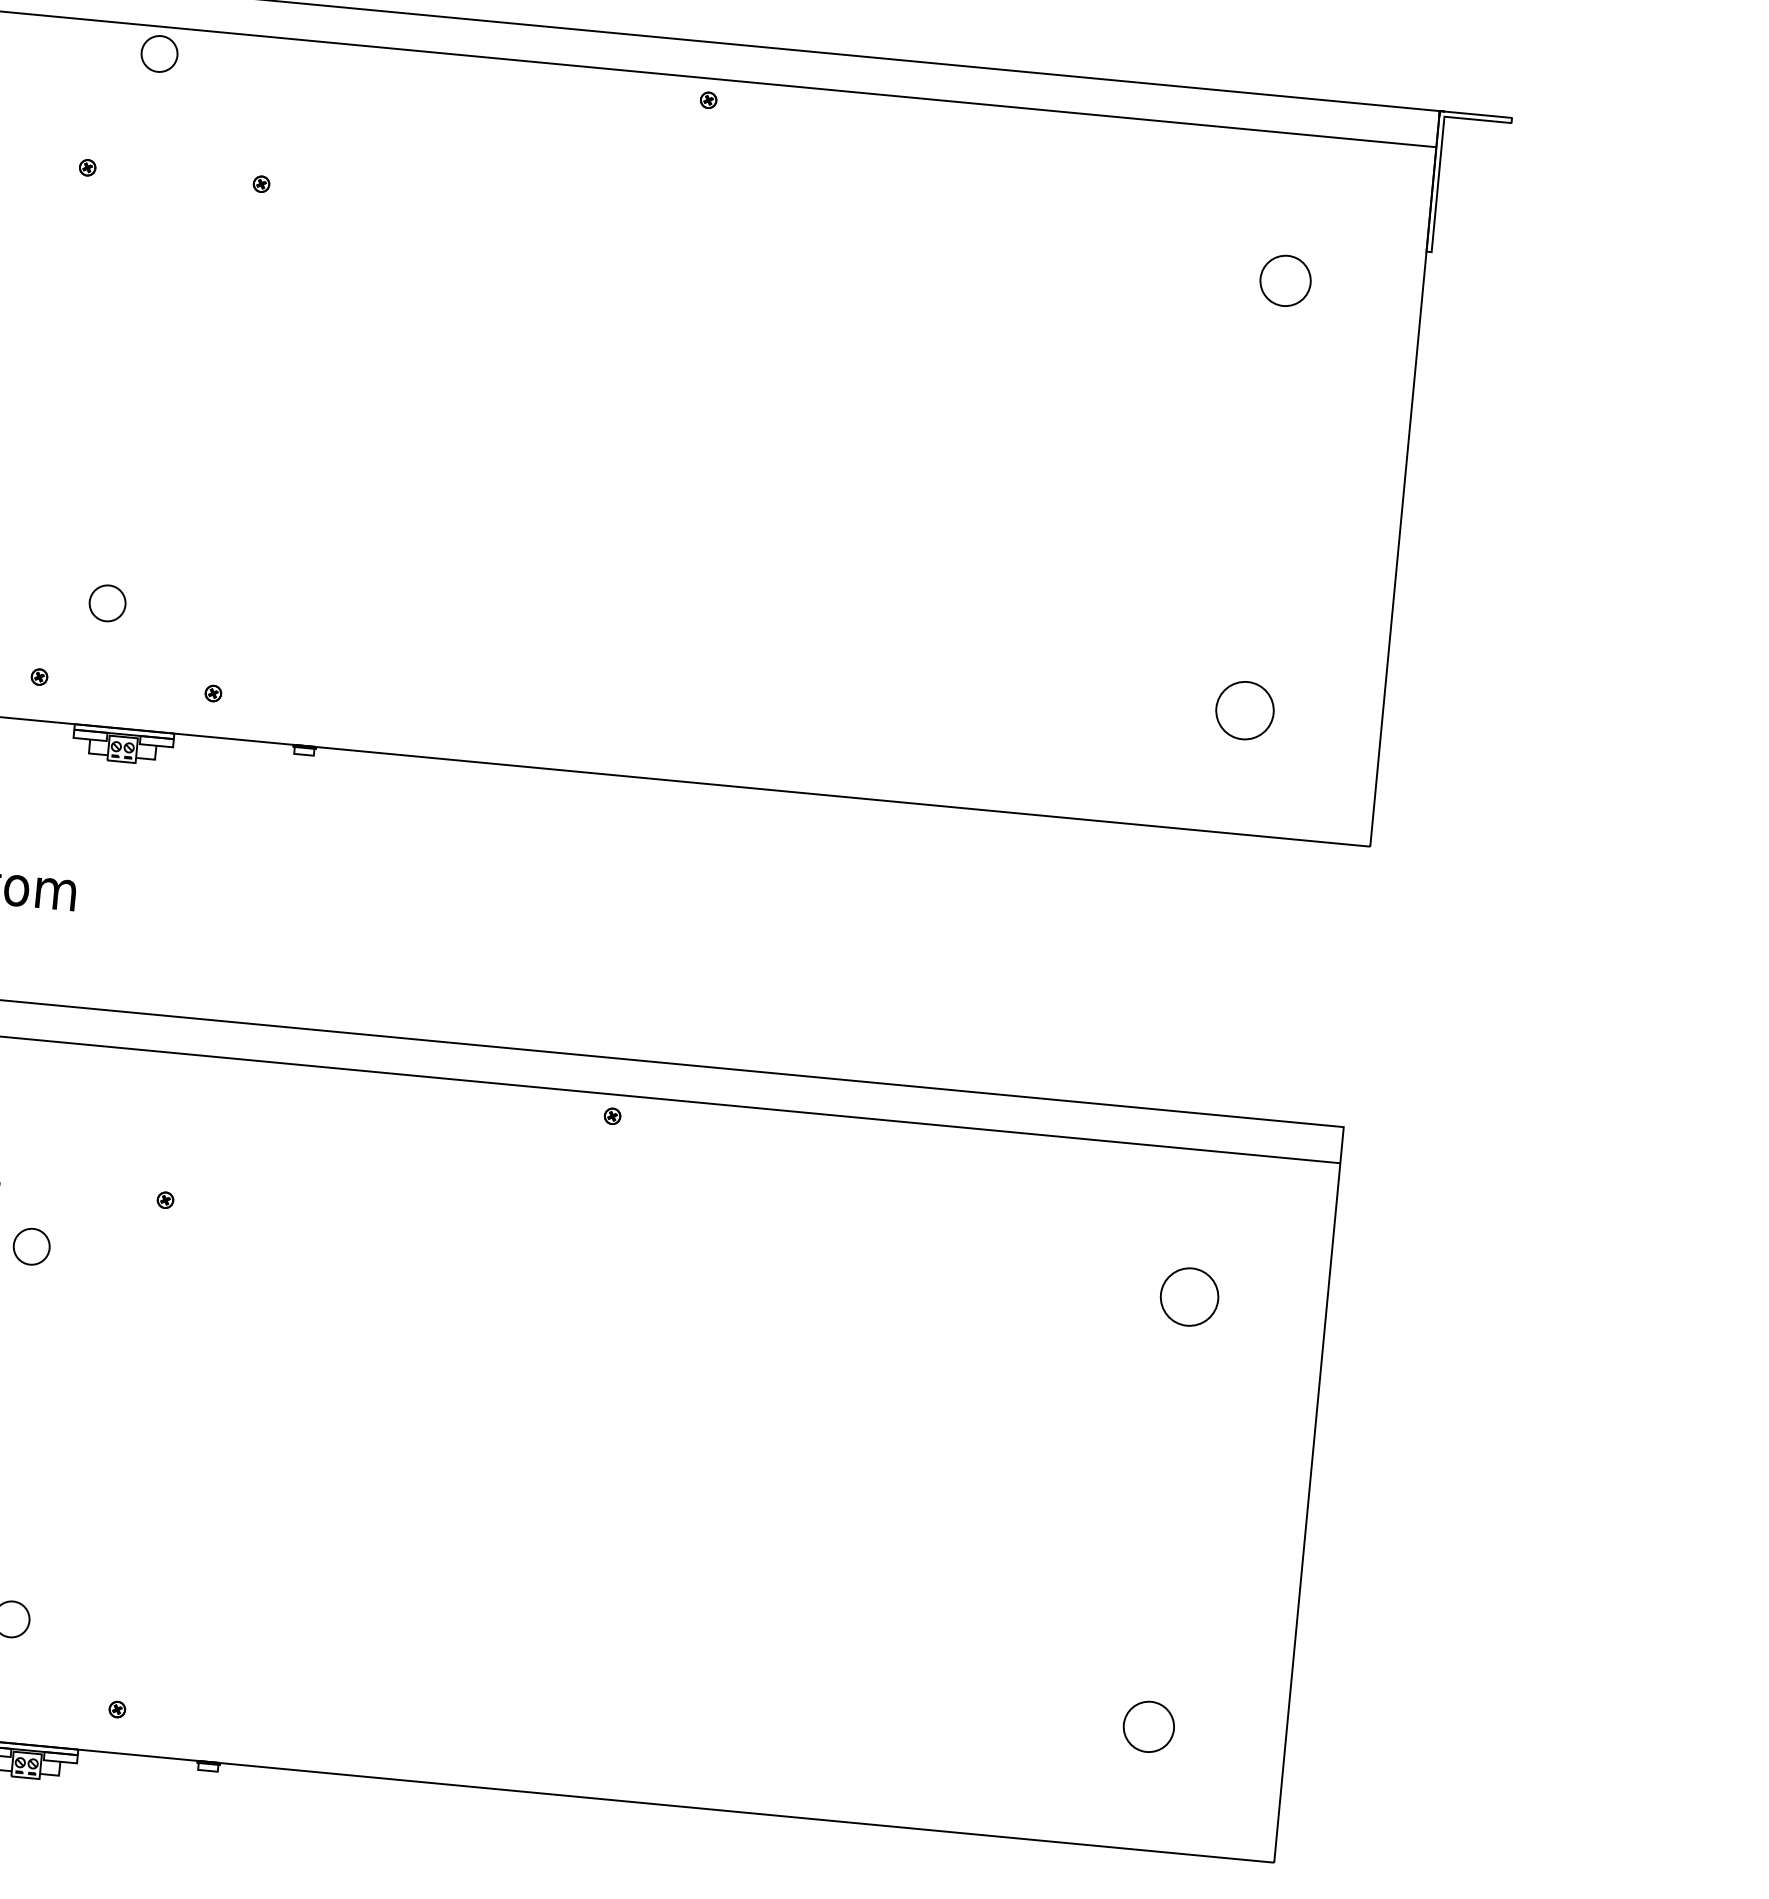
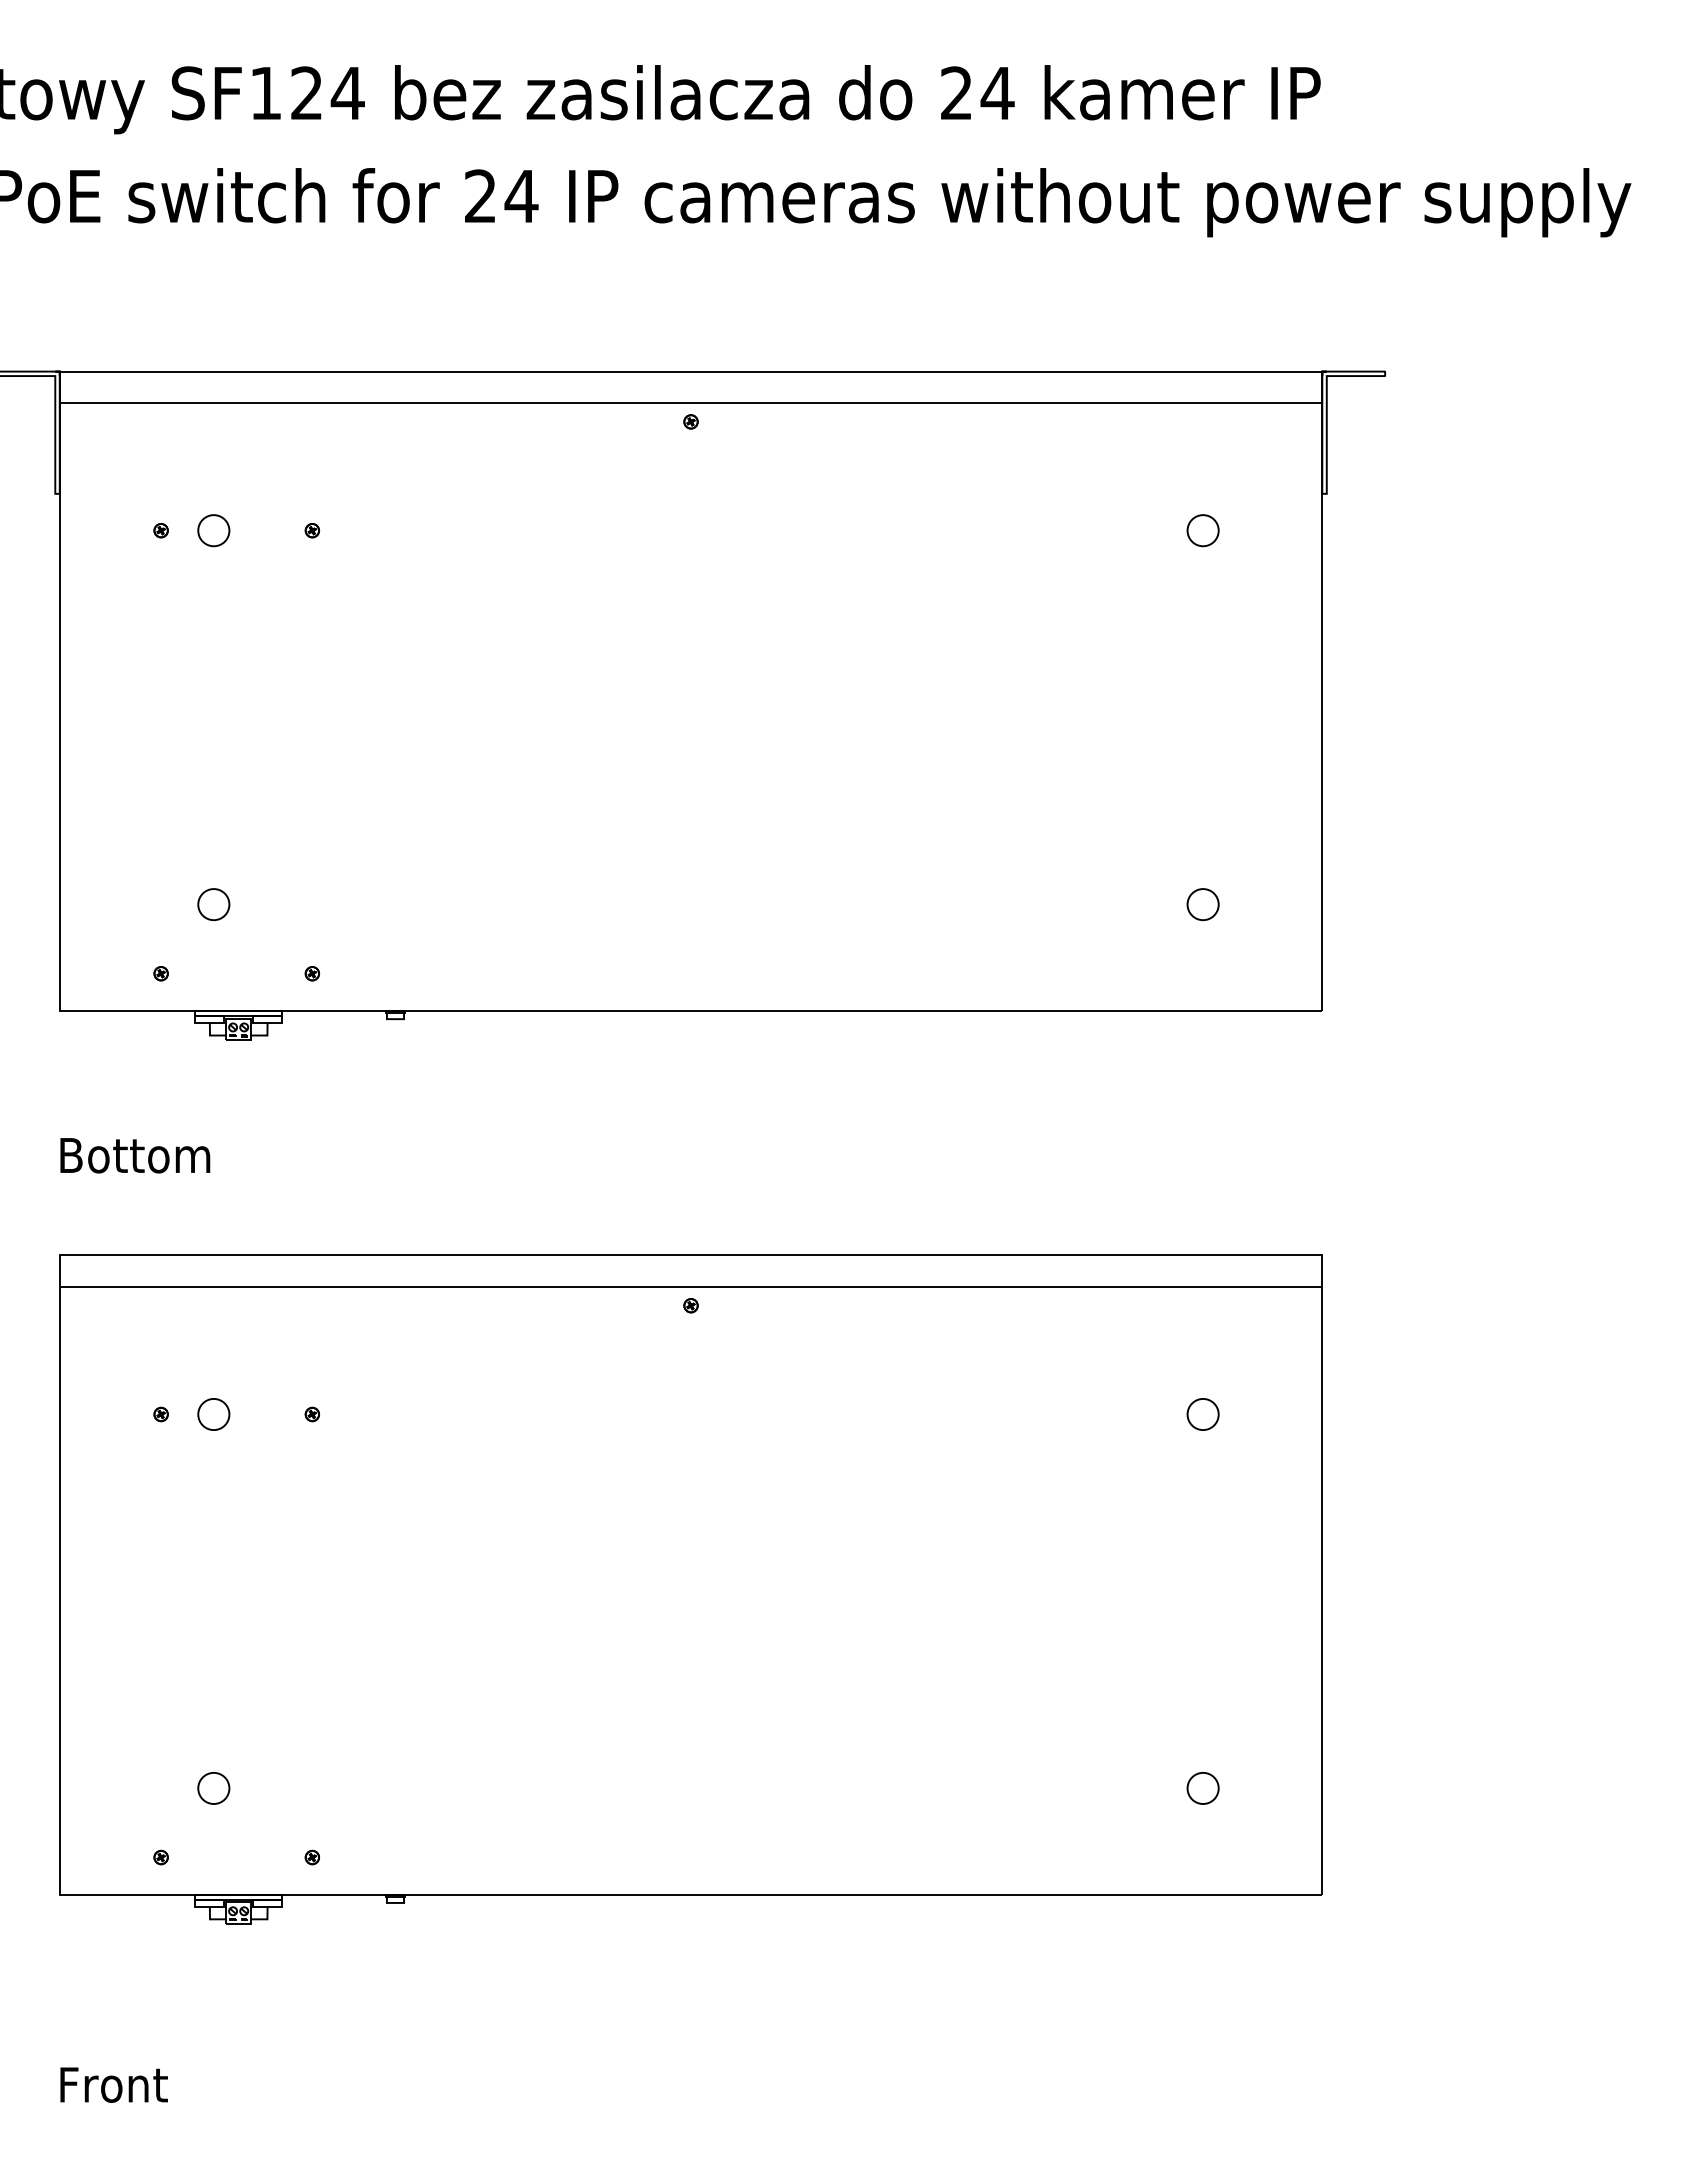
part: (159, 53) -> (213, 530), moved
part: (1284, 280) -> (1202, 530), size x0.71
part: (1244, 710) -> (1202, 904), size x0.62
part: (31, 1246) -> (213, 1414), moved
part: (1188, 1296) -> (1202, 1414), size x0.62
part: (1148, 1726) -> (1202, 1788), size x0.71

